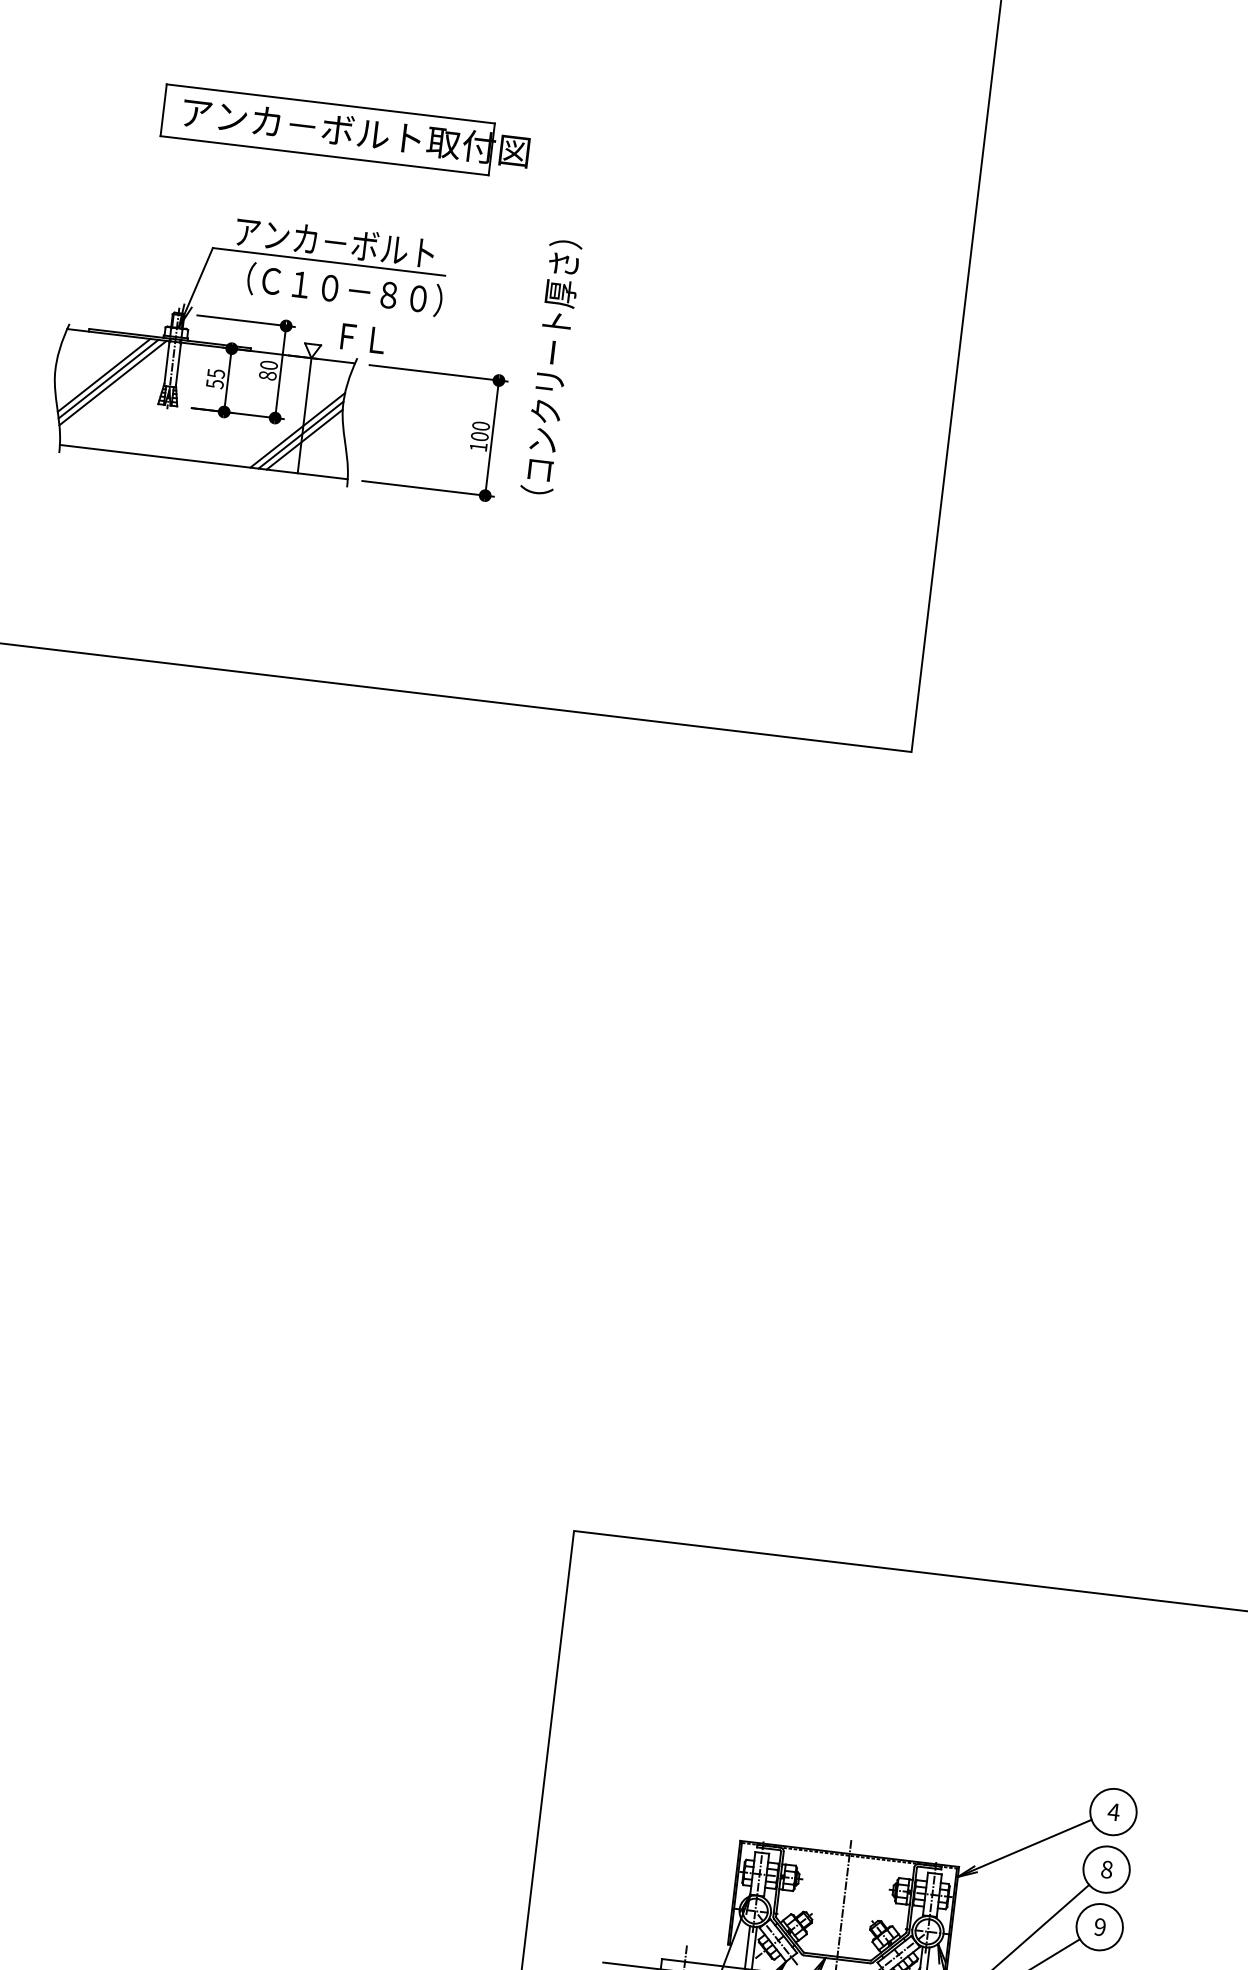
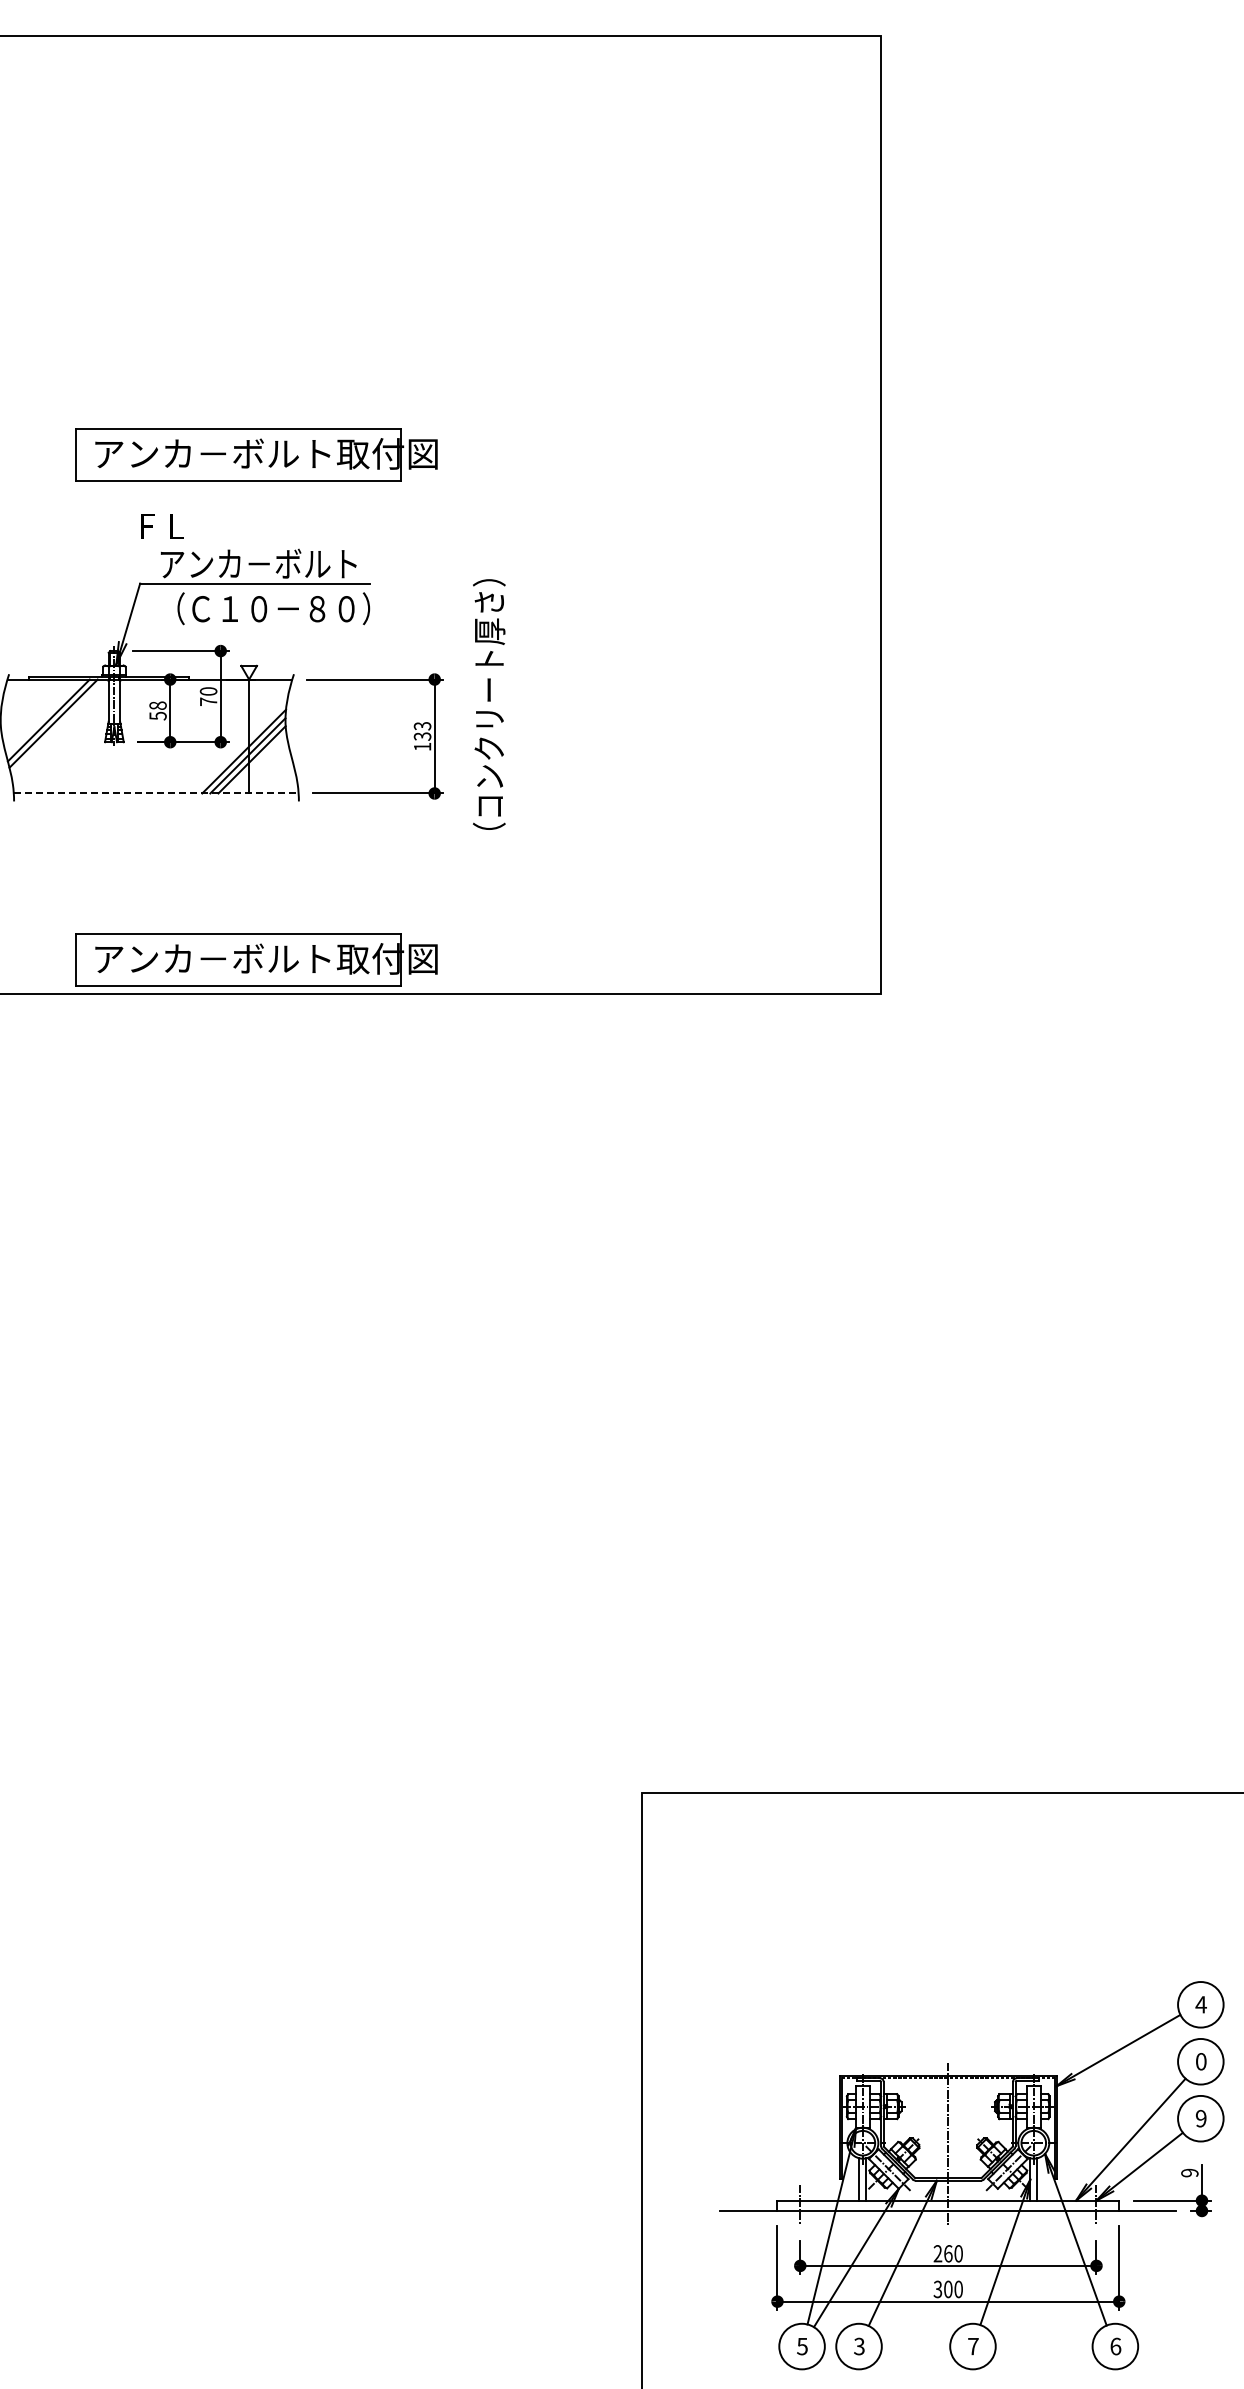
text: (363, 338) -> (162, 526), moved
text: (551, 367) -> (489, 704), moved
text: (215, 373) -> (157, 705), 55 -> 58
text: (267, 375) -> (208, 701), 80 -> 70
line: (113, 382) -> (58, 726), removed
text: (480, 431) -> (422, 731), 100 -> 133
line: (204, 462) -> (156, 793), solid -> dashed
part: (285, 641) -> (256, 959), added
text: (1107, 1869) -> (1201, 2061), 8 -> 0

